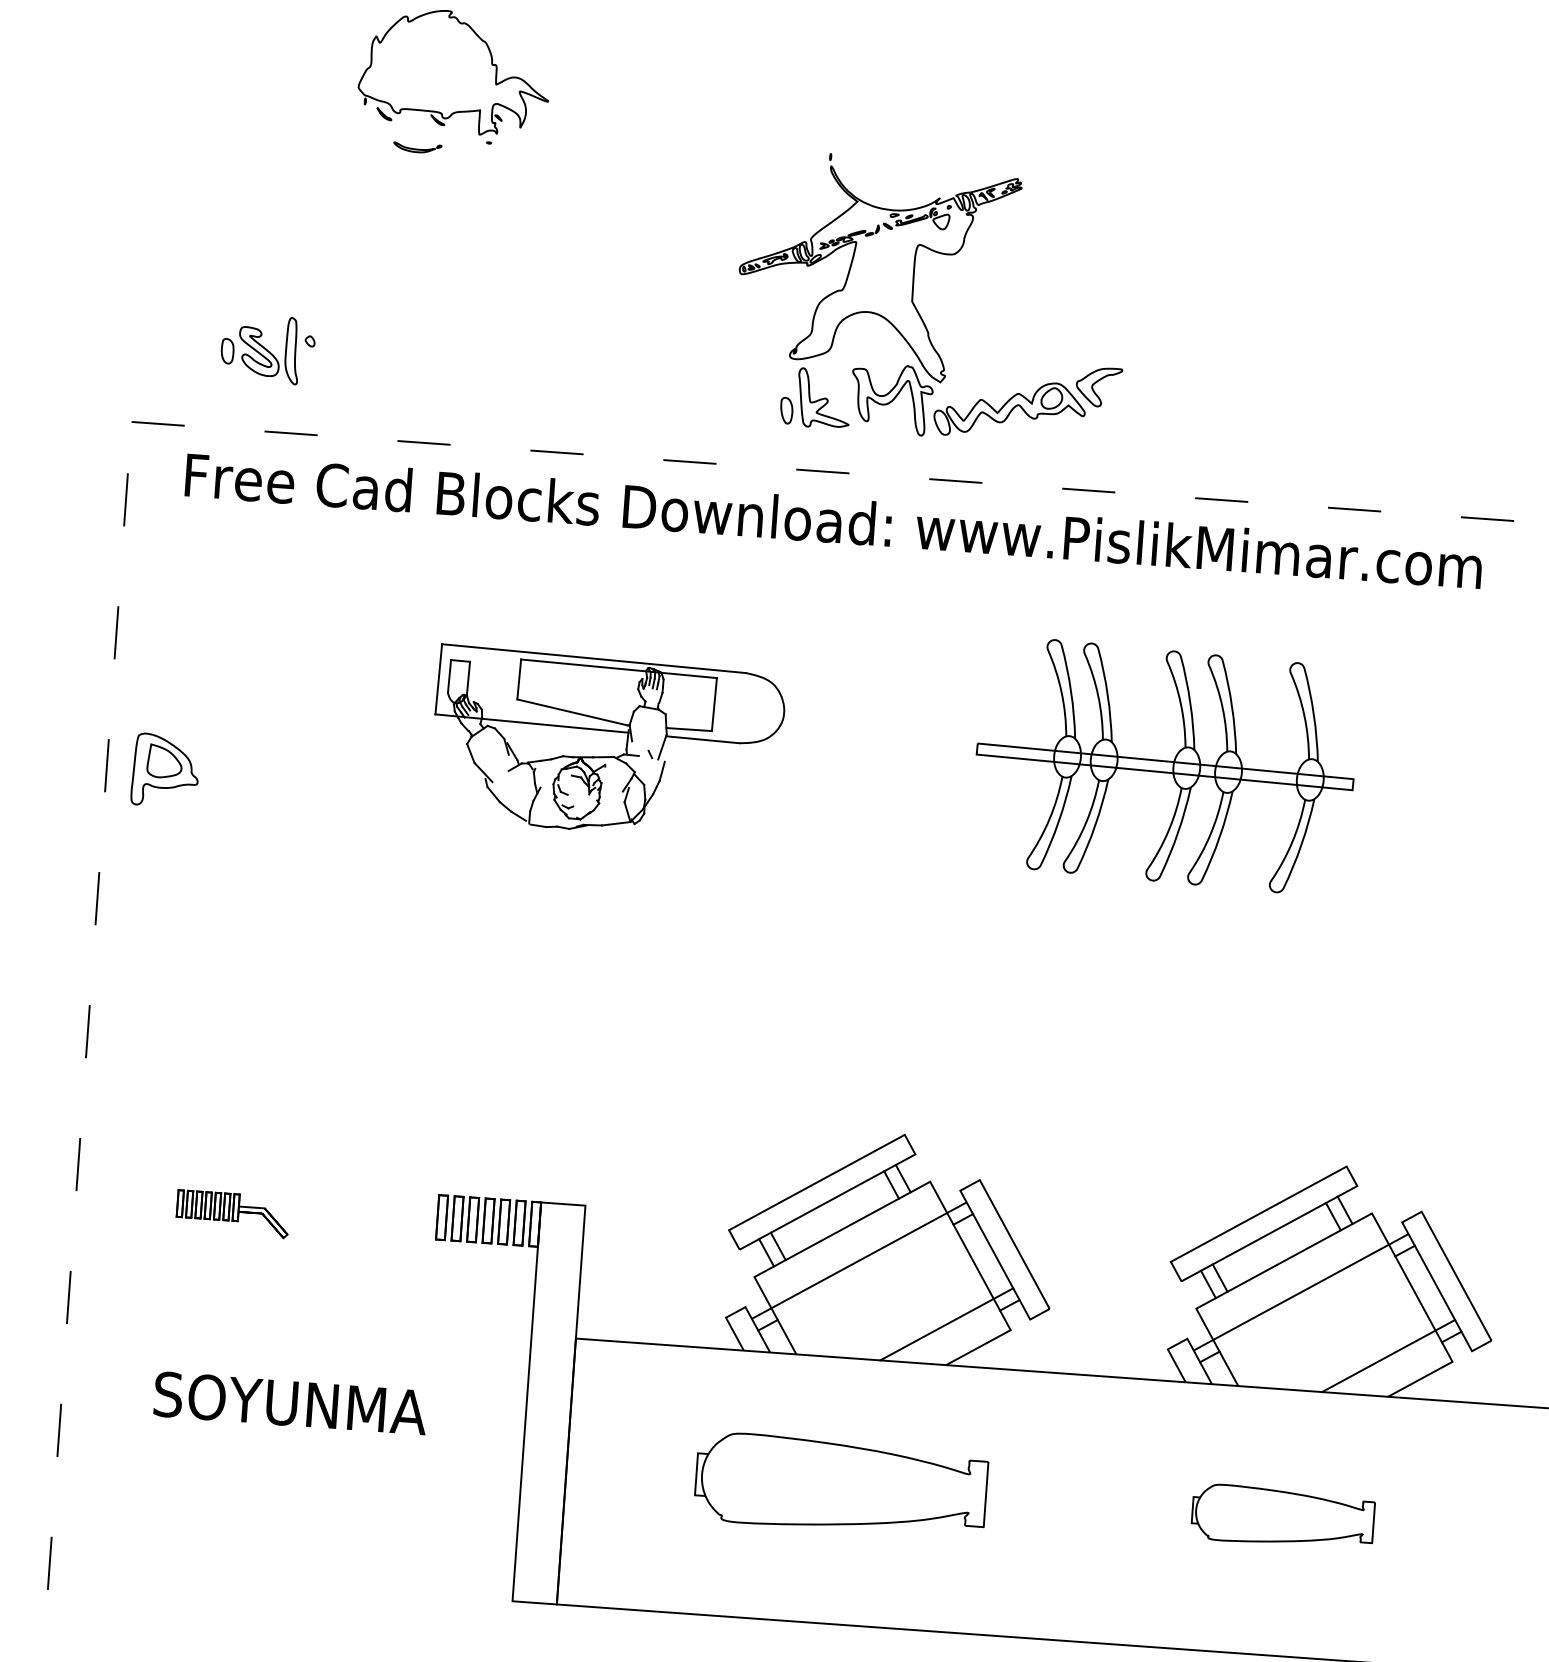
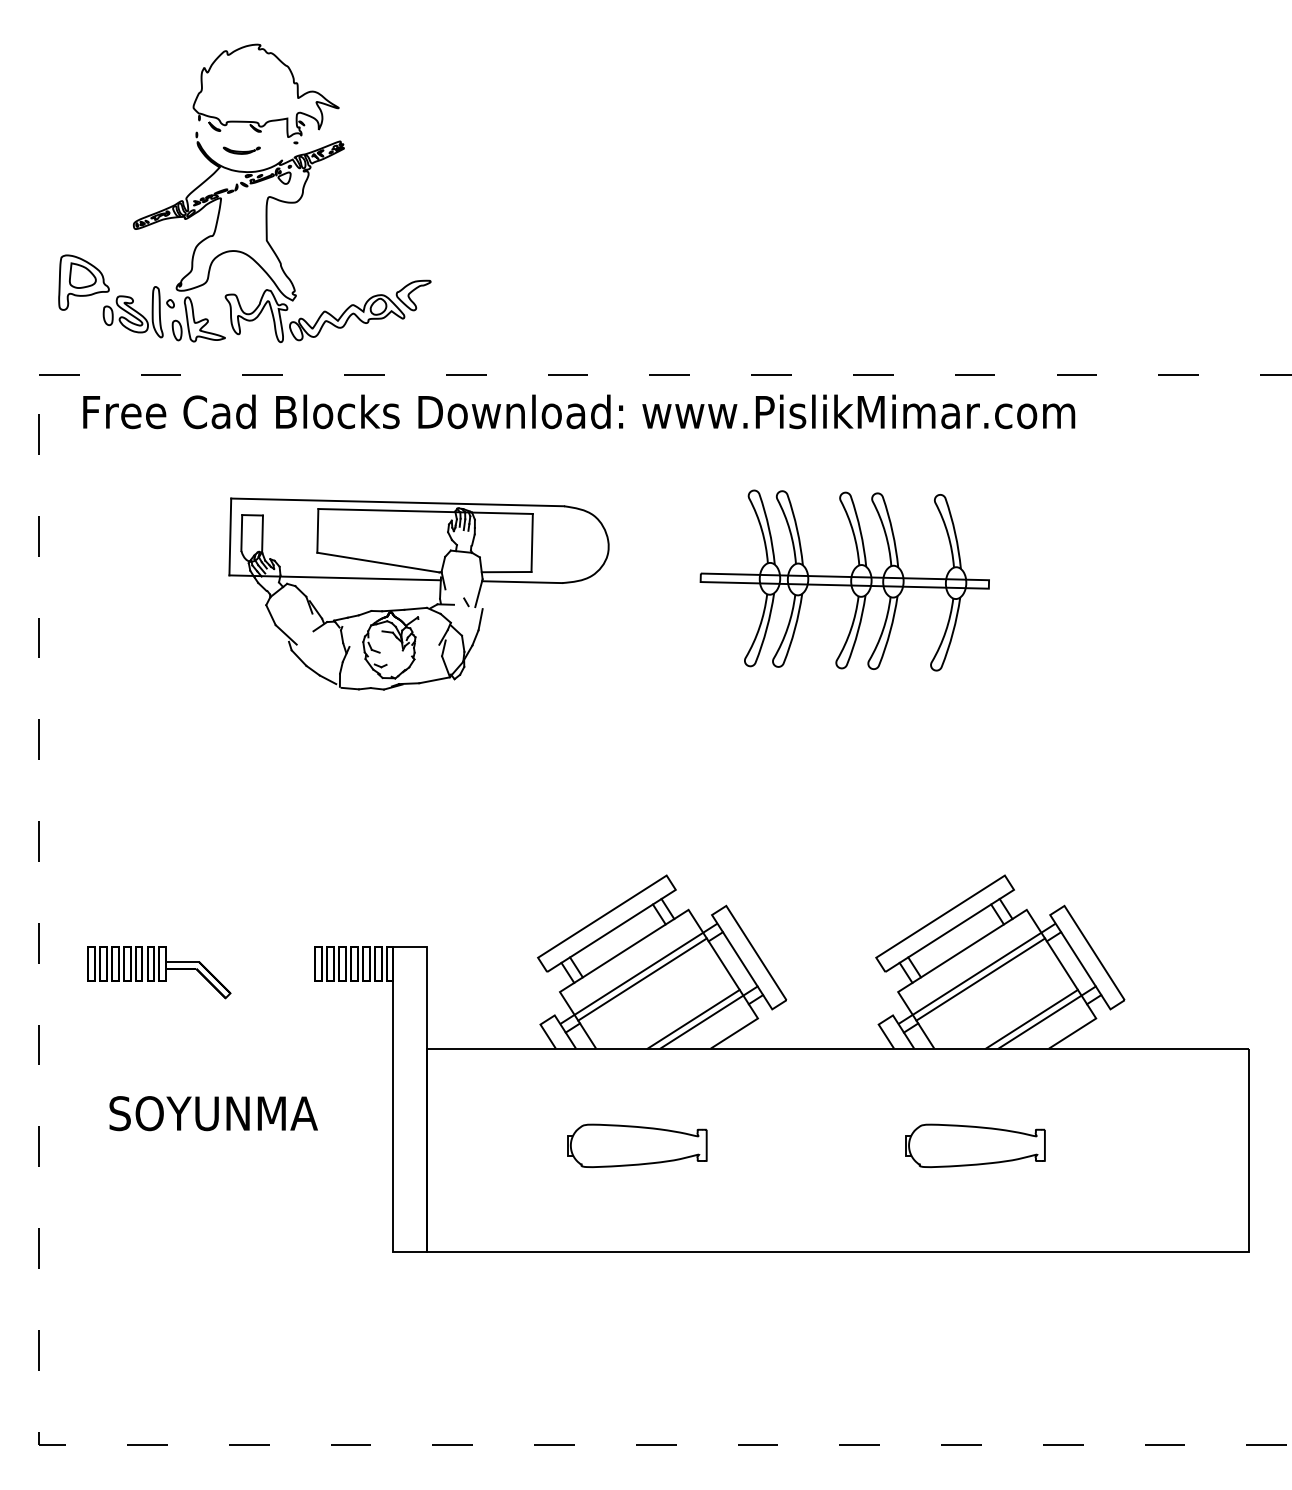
part: (915, 304) -> (269, 242), moved
part: (606, 743) -> (418, 593), size x1.43
part: (165, 770) -> (83, 282), moved
part: (233, 1214) -> (159, 972), size x1.67
line: (863, 1268) -> (642, 979), added
line: (1305, 1300) -> (980, 979), added
line: (926, 1324) -> (693, 1018), added
line: (1368, 1355) -> (1031, 1018), added
part: (841, 1484) -> (637, 1145), size x0.62

